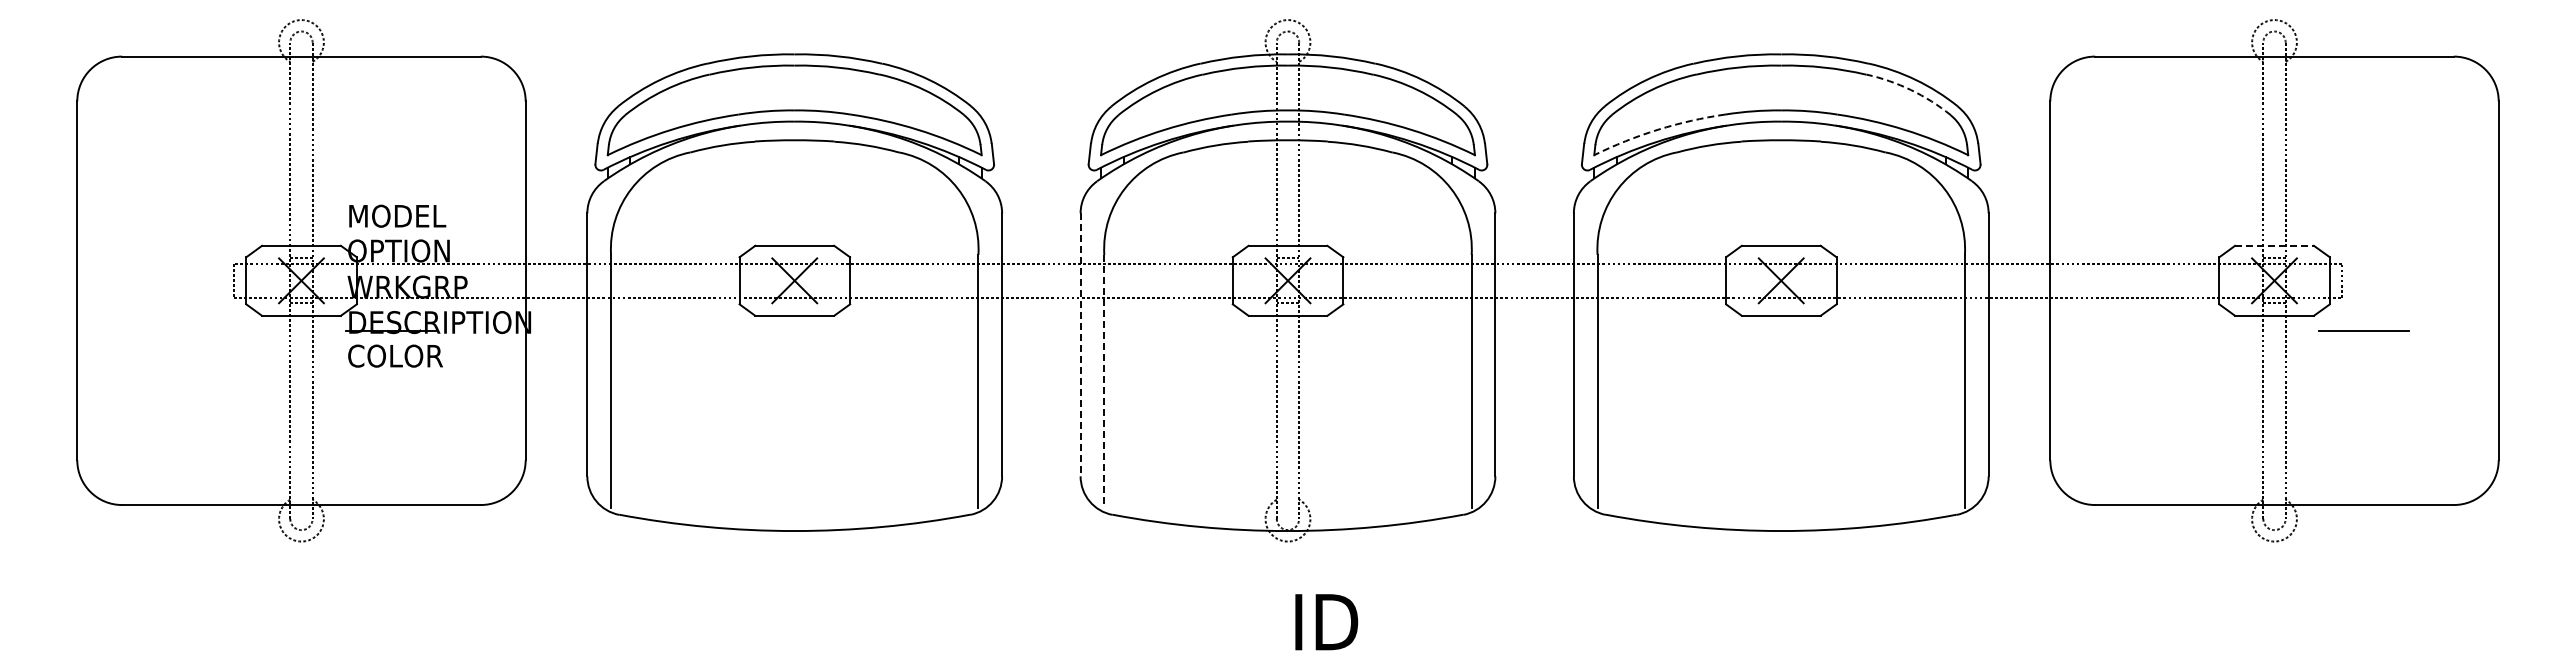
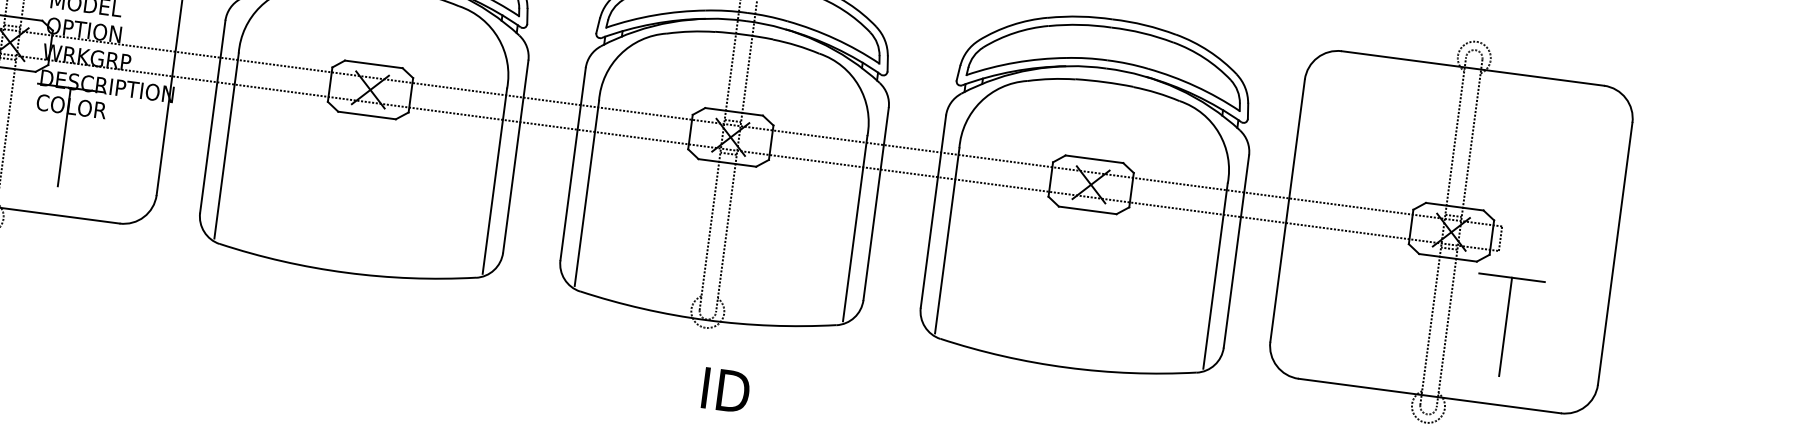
arc: (1910, 90) -> (1203, 58), dashed -> solid
arc: (1658, 129) -> (1015, 62), dashed -> solid
line: (2275, 245) -> (1455, 206), dashed -> solid
line: (1080, 345) -> (572, 164), dashed -> solid
line: (1104, 381) -> (587, 193), dashed -> solid
line: (391, 398) -> (64, 137), added
line: (2364, 398) -> (1505, 326), added

